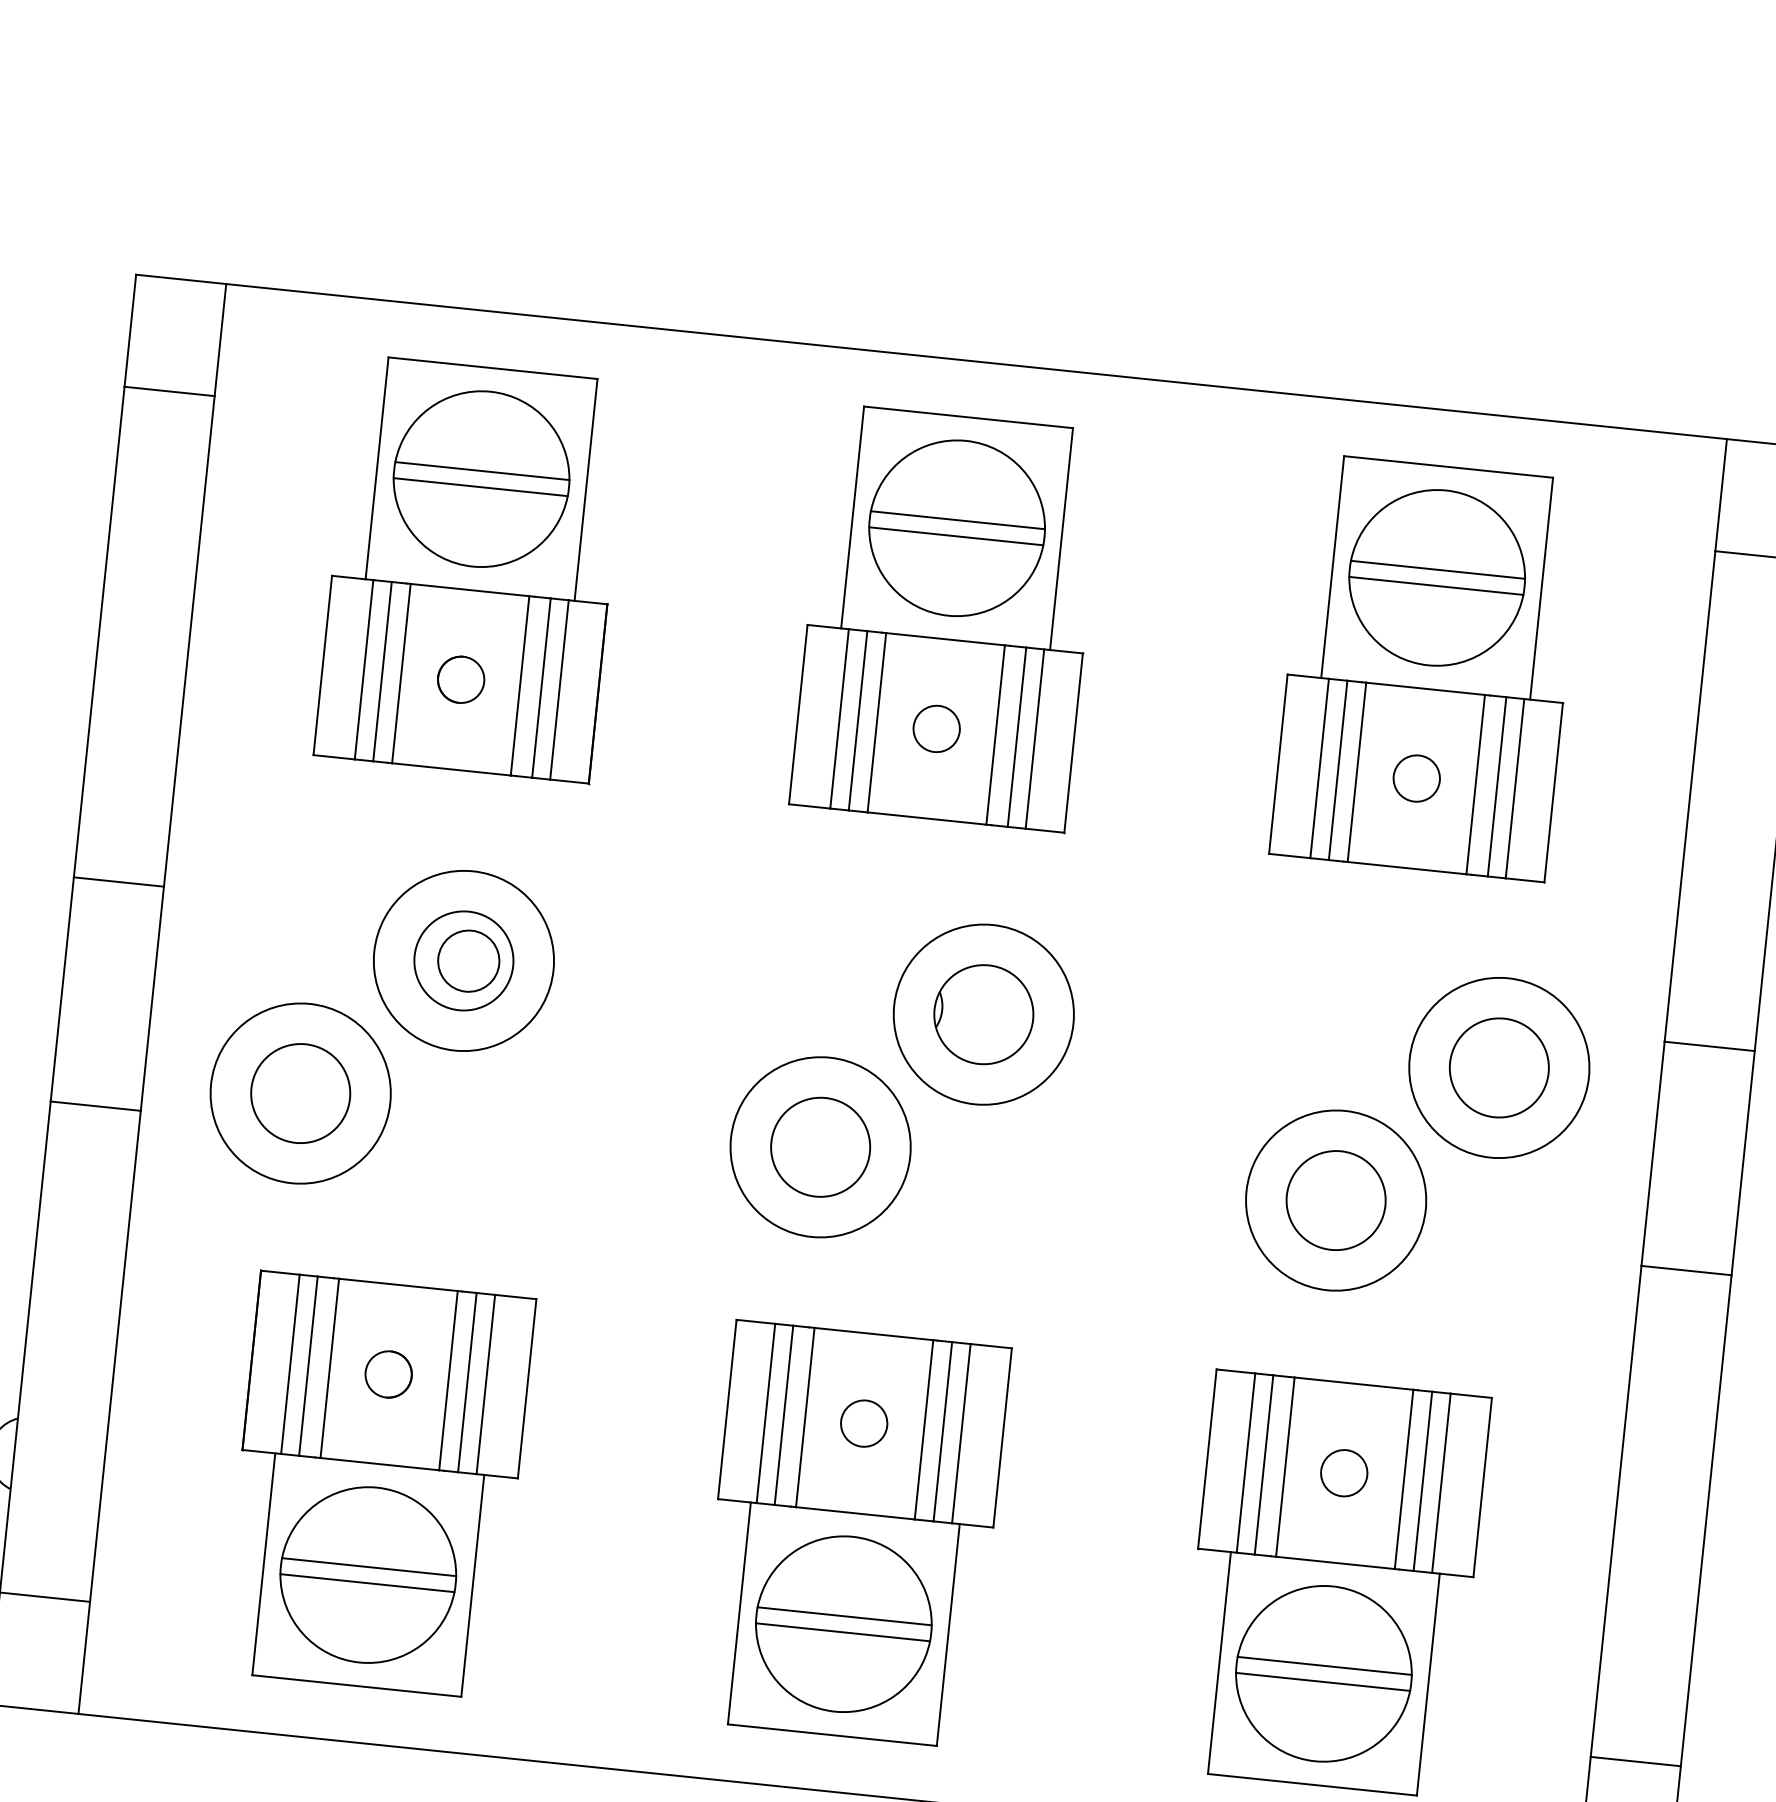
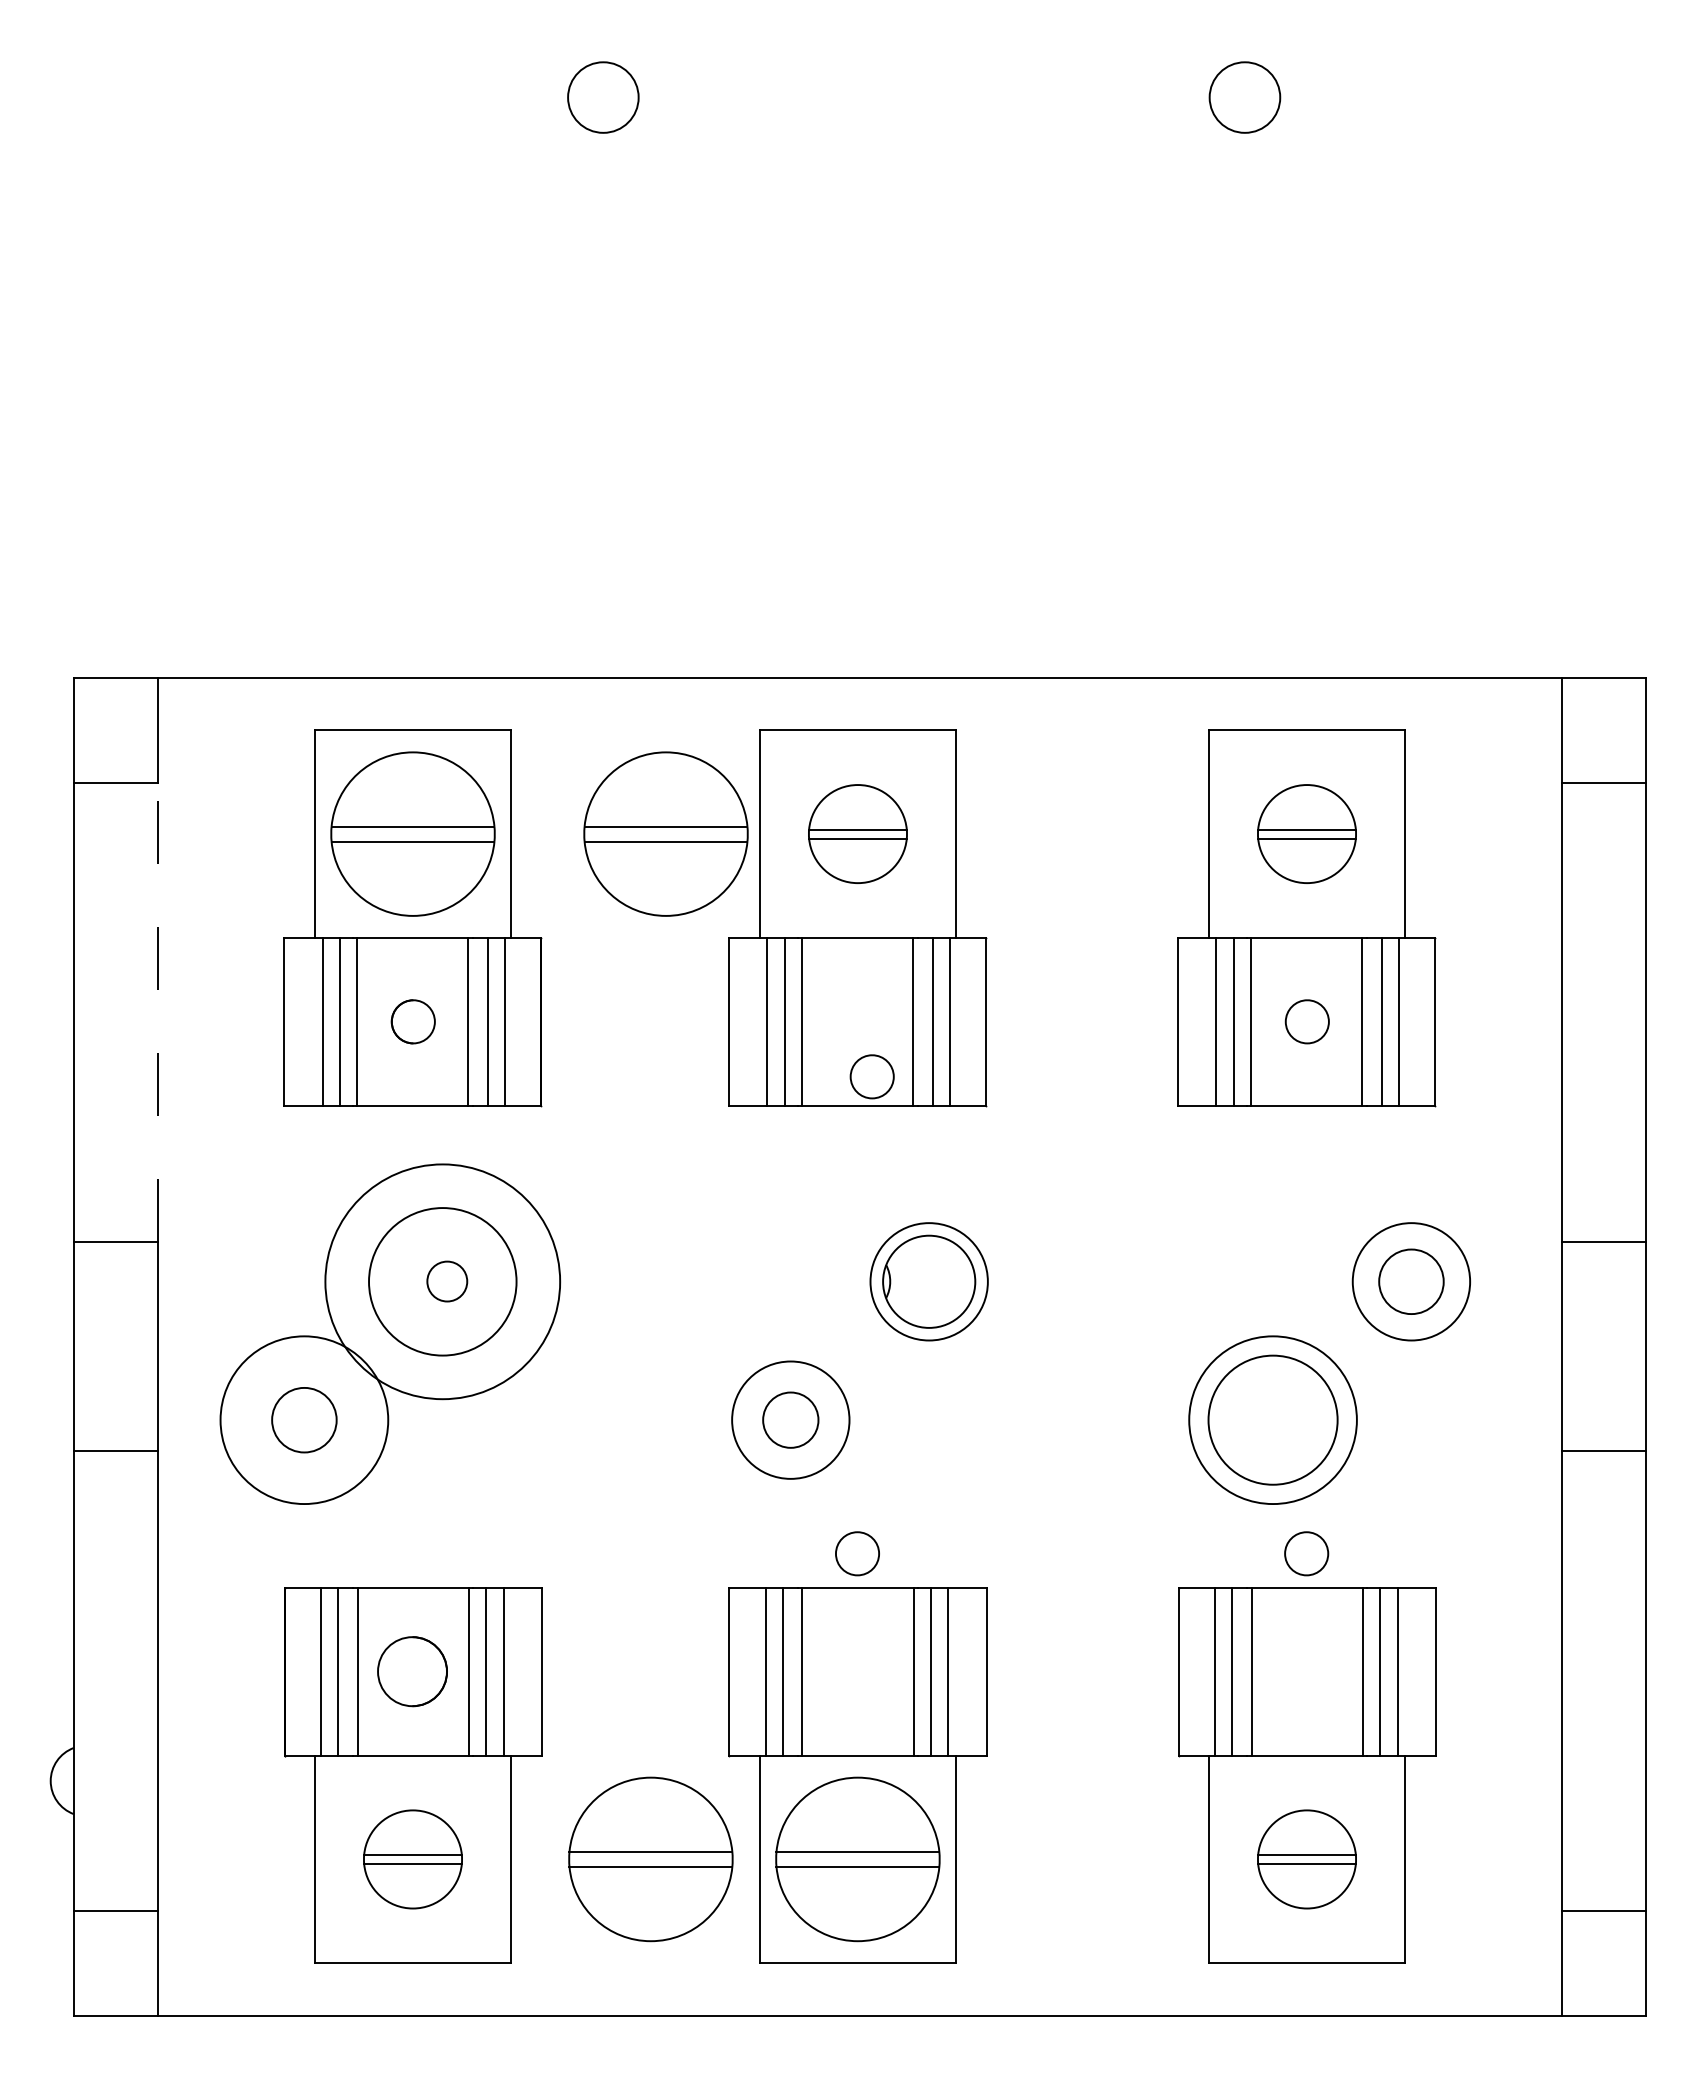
part: (751, 506) -> (665, 833), added
part: (956, 527) -> (857, 833), size x0.6
part: (1436, 577) -> (1306, 833), size x0.6
line: (189, 640) -> (158, 1011), solid -> dashed
part: (935, 728) -> (871, 1076), moved
circle: (463, 960) -> (442, 1281), size x1.4
circle: (463, 960) -> (442, 1281), size x1.6
circle: (467, 961) -> (446, 1281), size x0.7
circle: (984, 1014) -> (929, 1281), size x0.7
circle: (1499, 1067) -> (1411, 1281), size x0.7
circle: (1499, 1067) -> (1411, 1281), size x0.7
circle: (300, 1093) -> (304, 1420), size x0.7
circle: (820, 1147) -> (790, 1420), size x0.6
circle: (820, 1147) -> (790, 1420), size x0.7
circle: (1335, 1200) -> (1272, 1420), size x1.4
part: (388, 1374) -> (412, 1671), size x1.6
part: (864, 1423) -> (857, 1553), moved
part: (1344, 1472) -> (1306, 1553), moved
part: (367, 1575) -> (412, 1859), size x0.6
part: (622, 1601) -> (650, 1859), added
part: (1323, 1673) -> (1306, 1859), size x0.6

